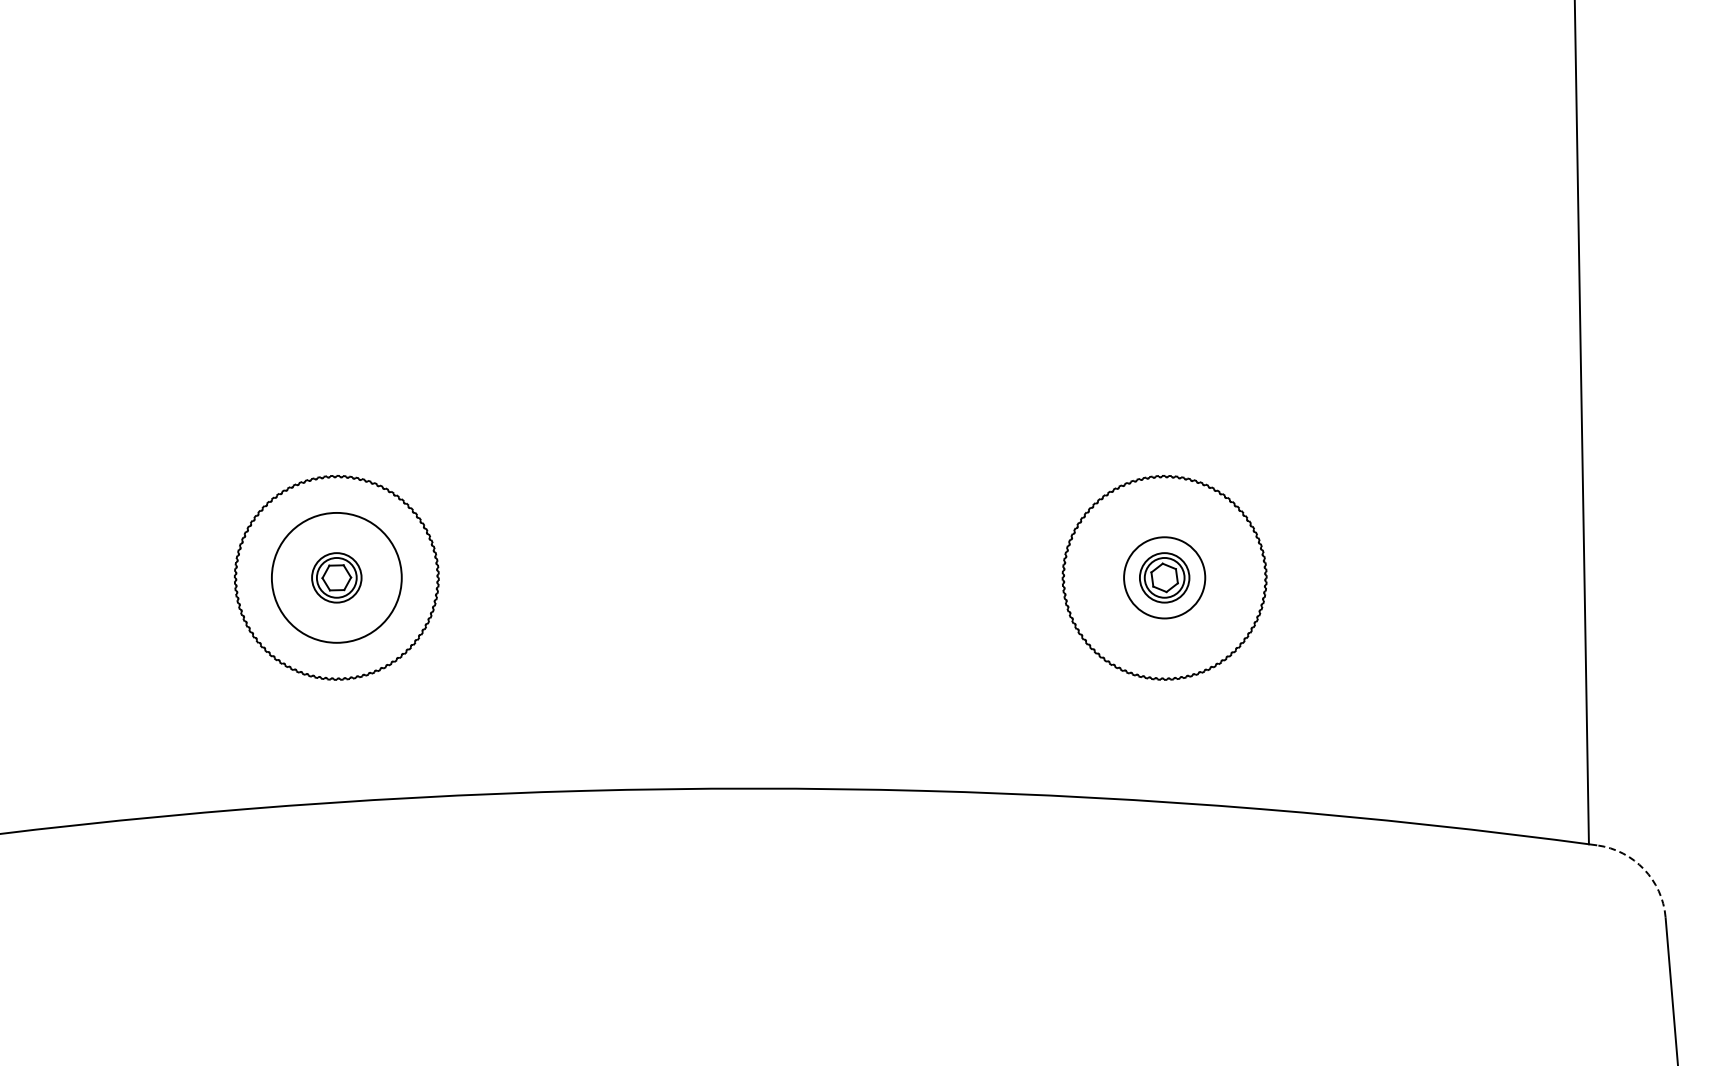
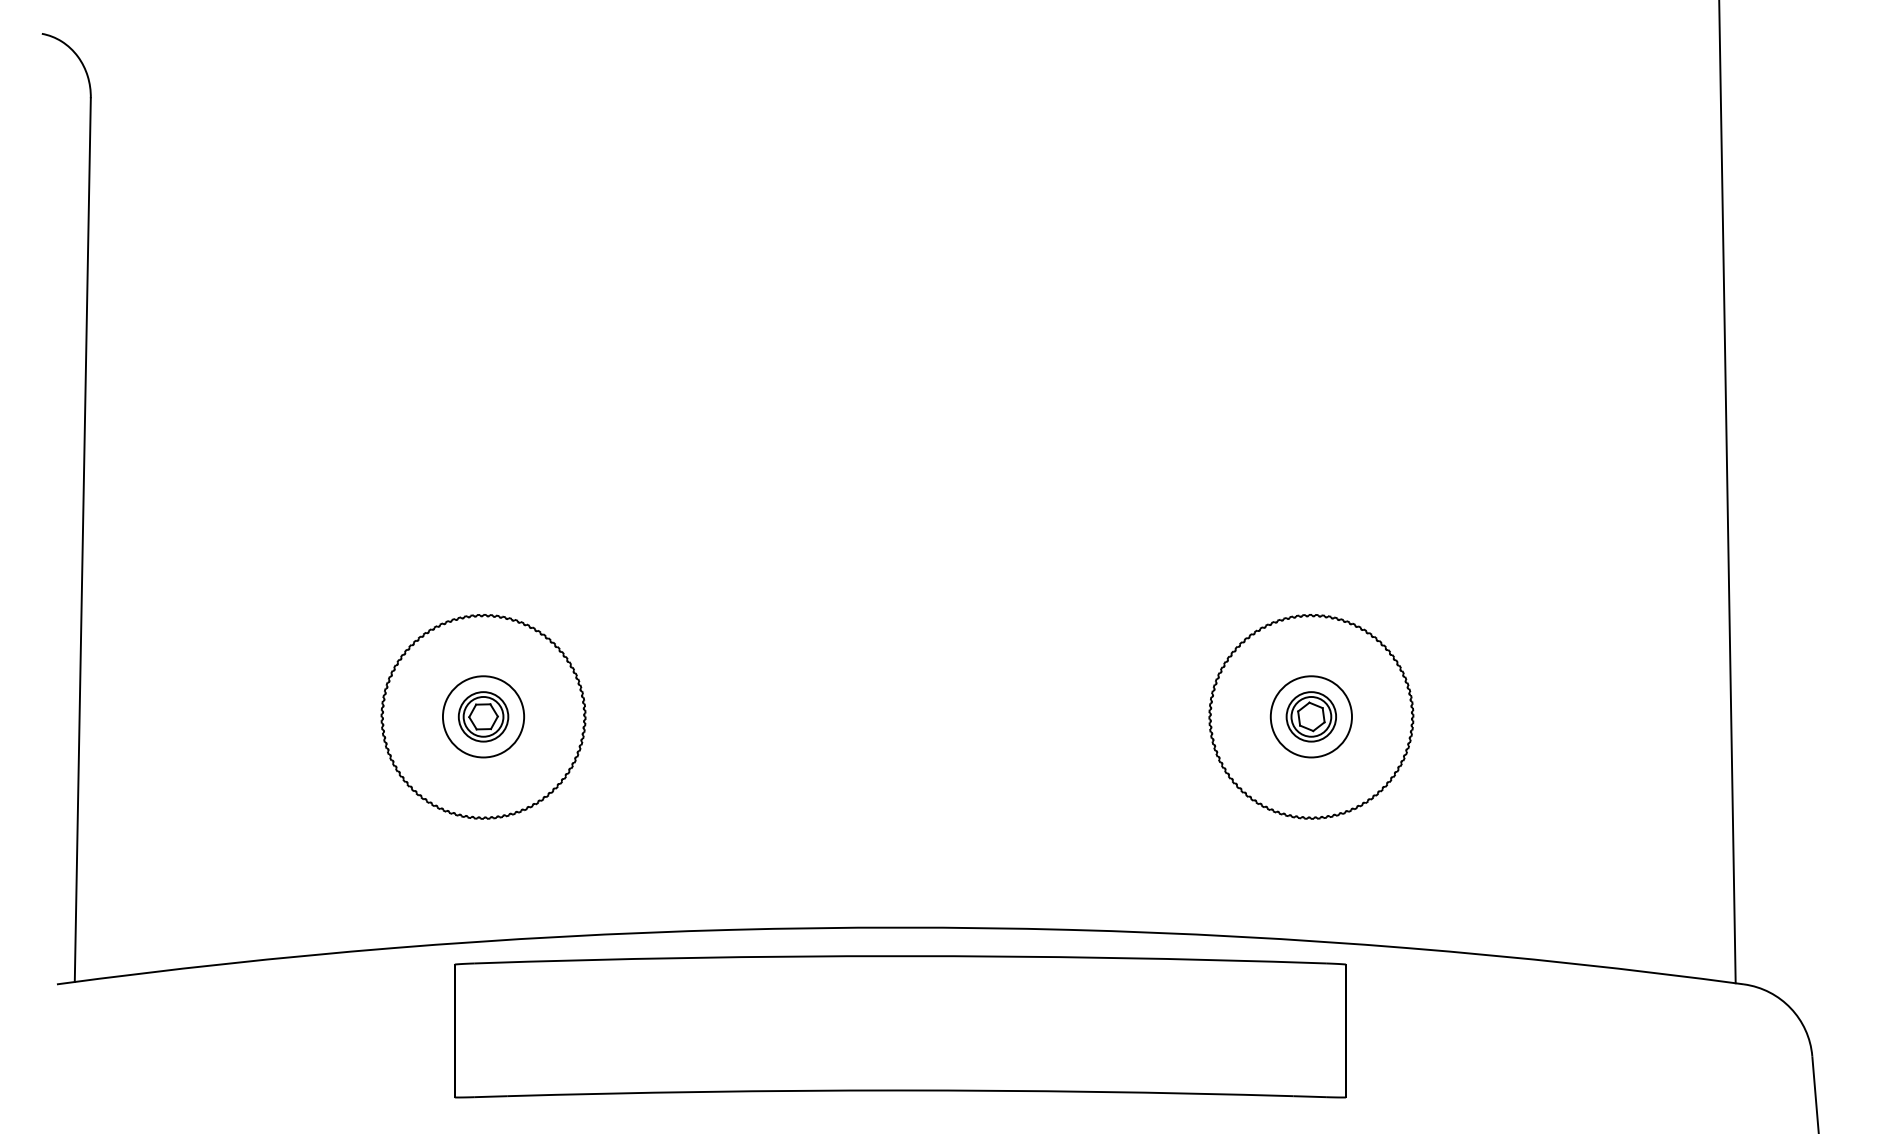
circle: (336, 577) -> (483, 716), size x0.62
arc: (1643, 869) -> (1790, 1008), dashed -> solid
part: (753, 887) -> (900, 1026), added

